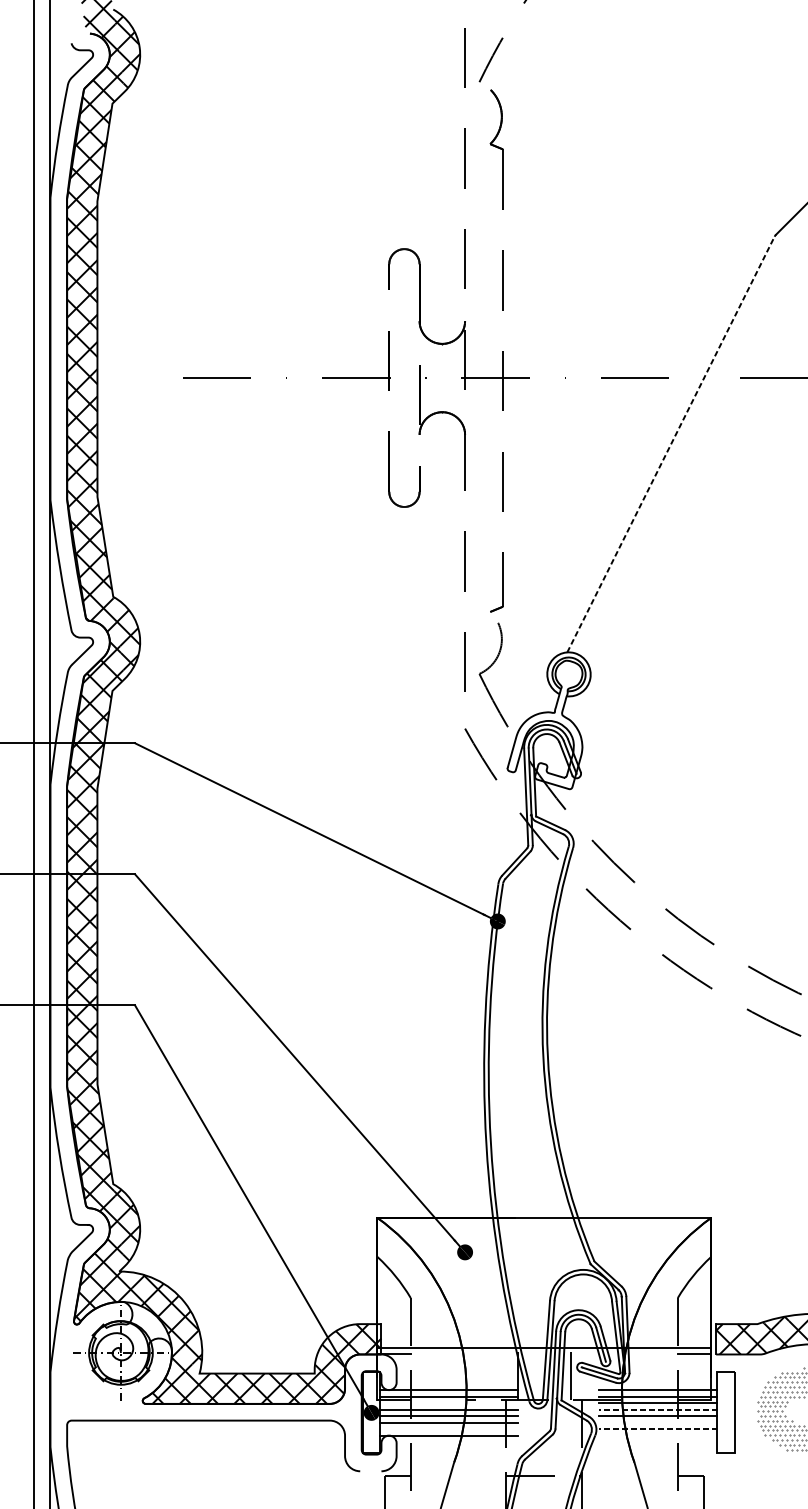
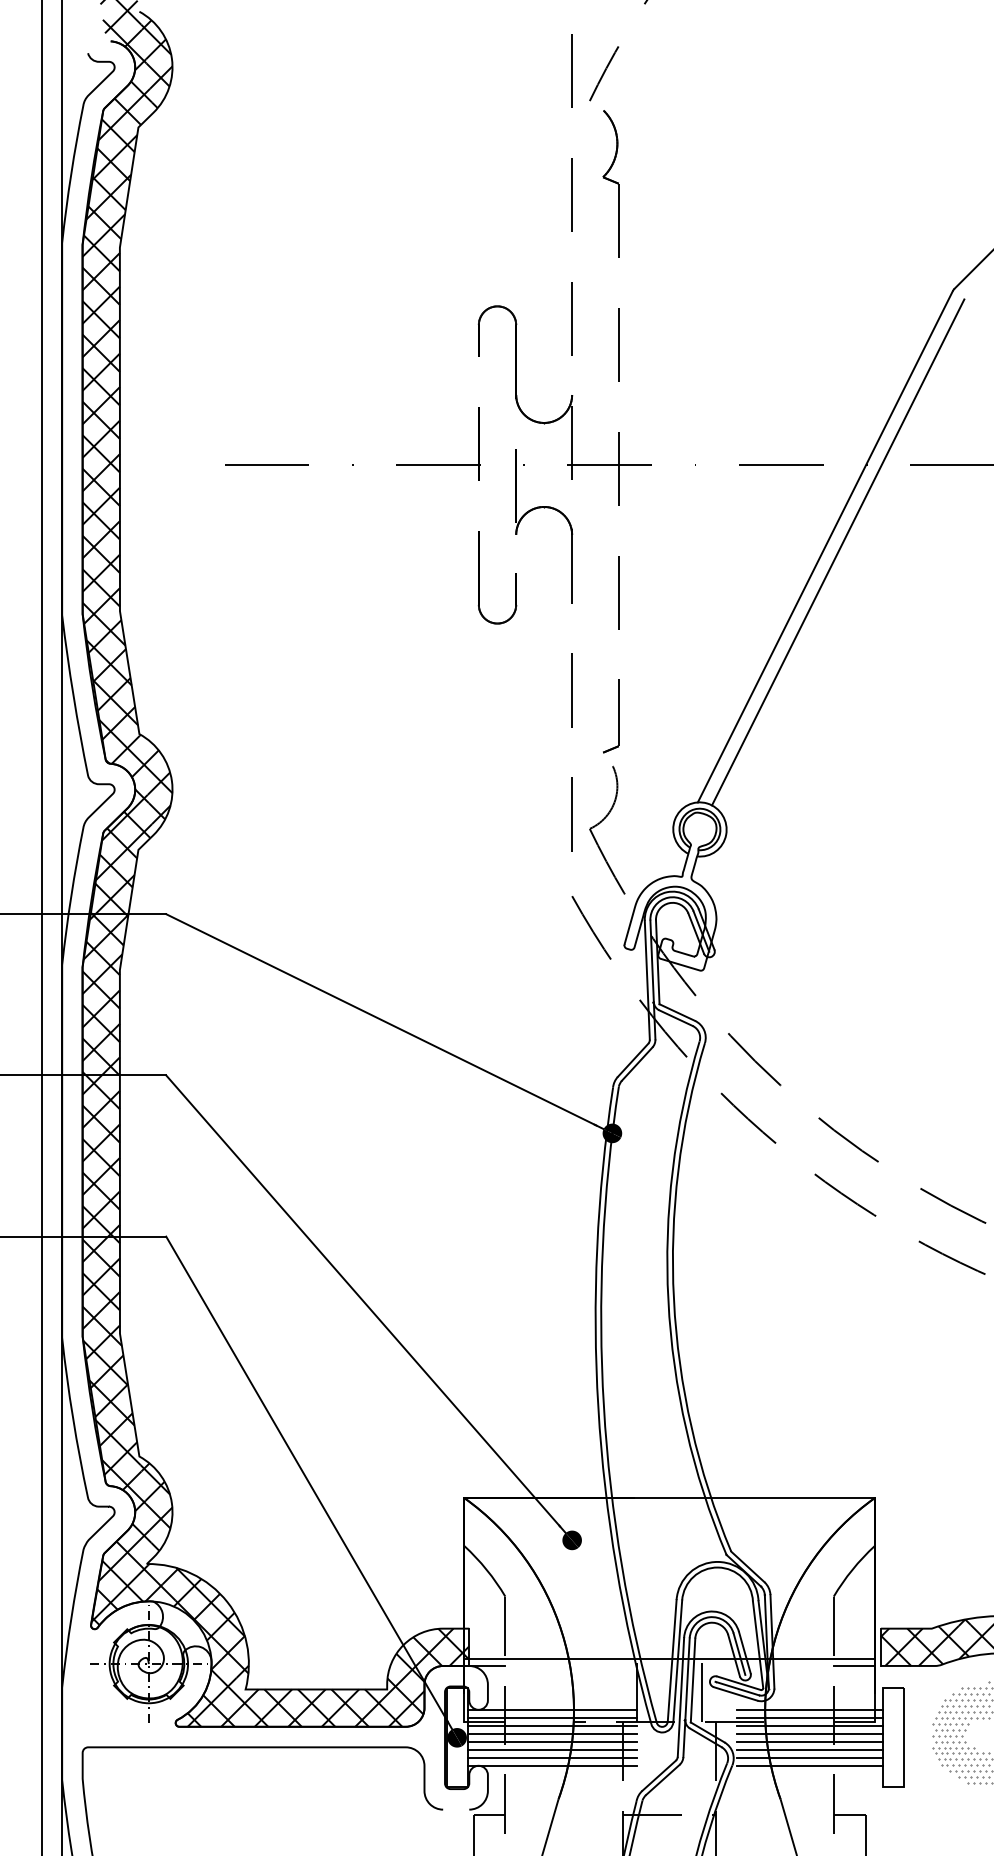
line: (671, 444) -> (825, 546), dashed -> solid
line: (681, 449) -> (838, 552), added
line: (448, 1402) -> (551, 1725), added
line: (658, 1409) -> (809, 1733), dashed -> solid
line: (658, 1422) -> (809, 1749), added
line: (448, 1428) -> (551, 1757), added
line: (658, 1428) -> (809, 1757), dashed -> solid
line: (658, 1435) -> (809, 1765), added

